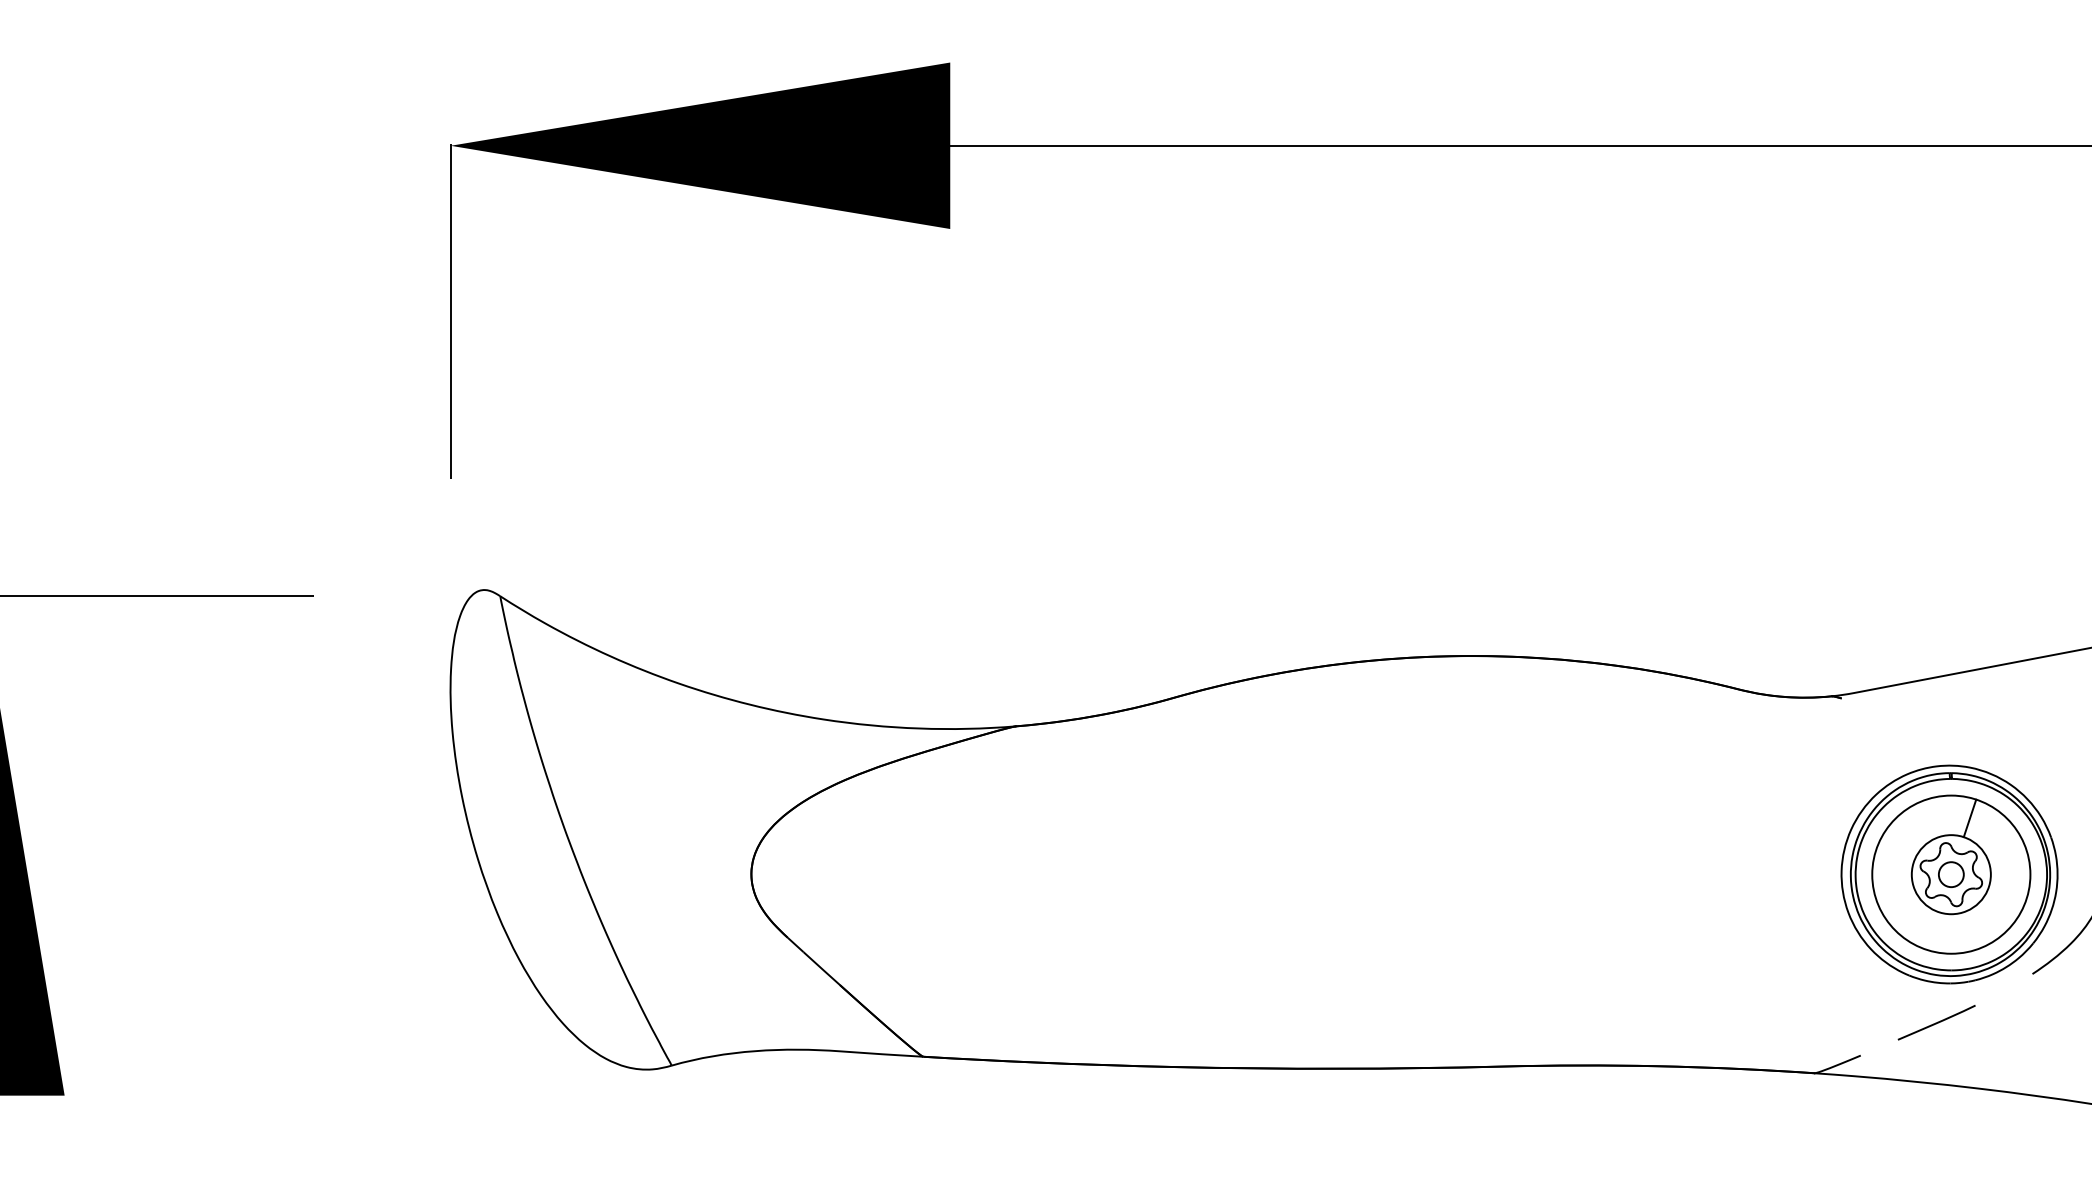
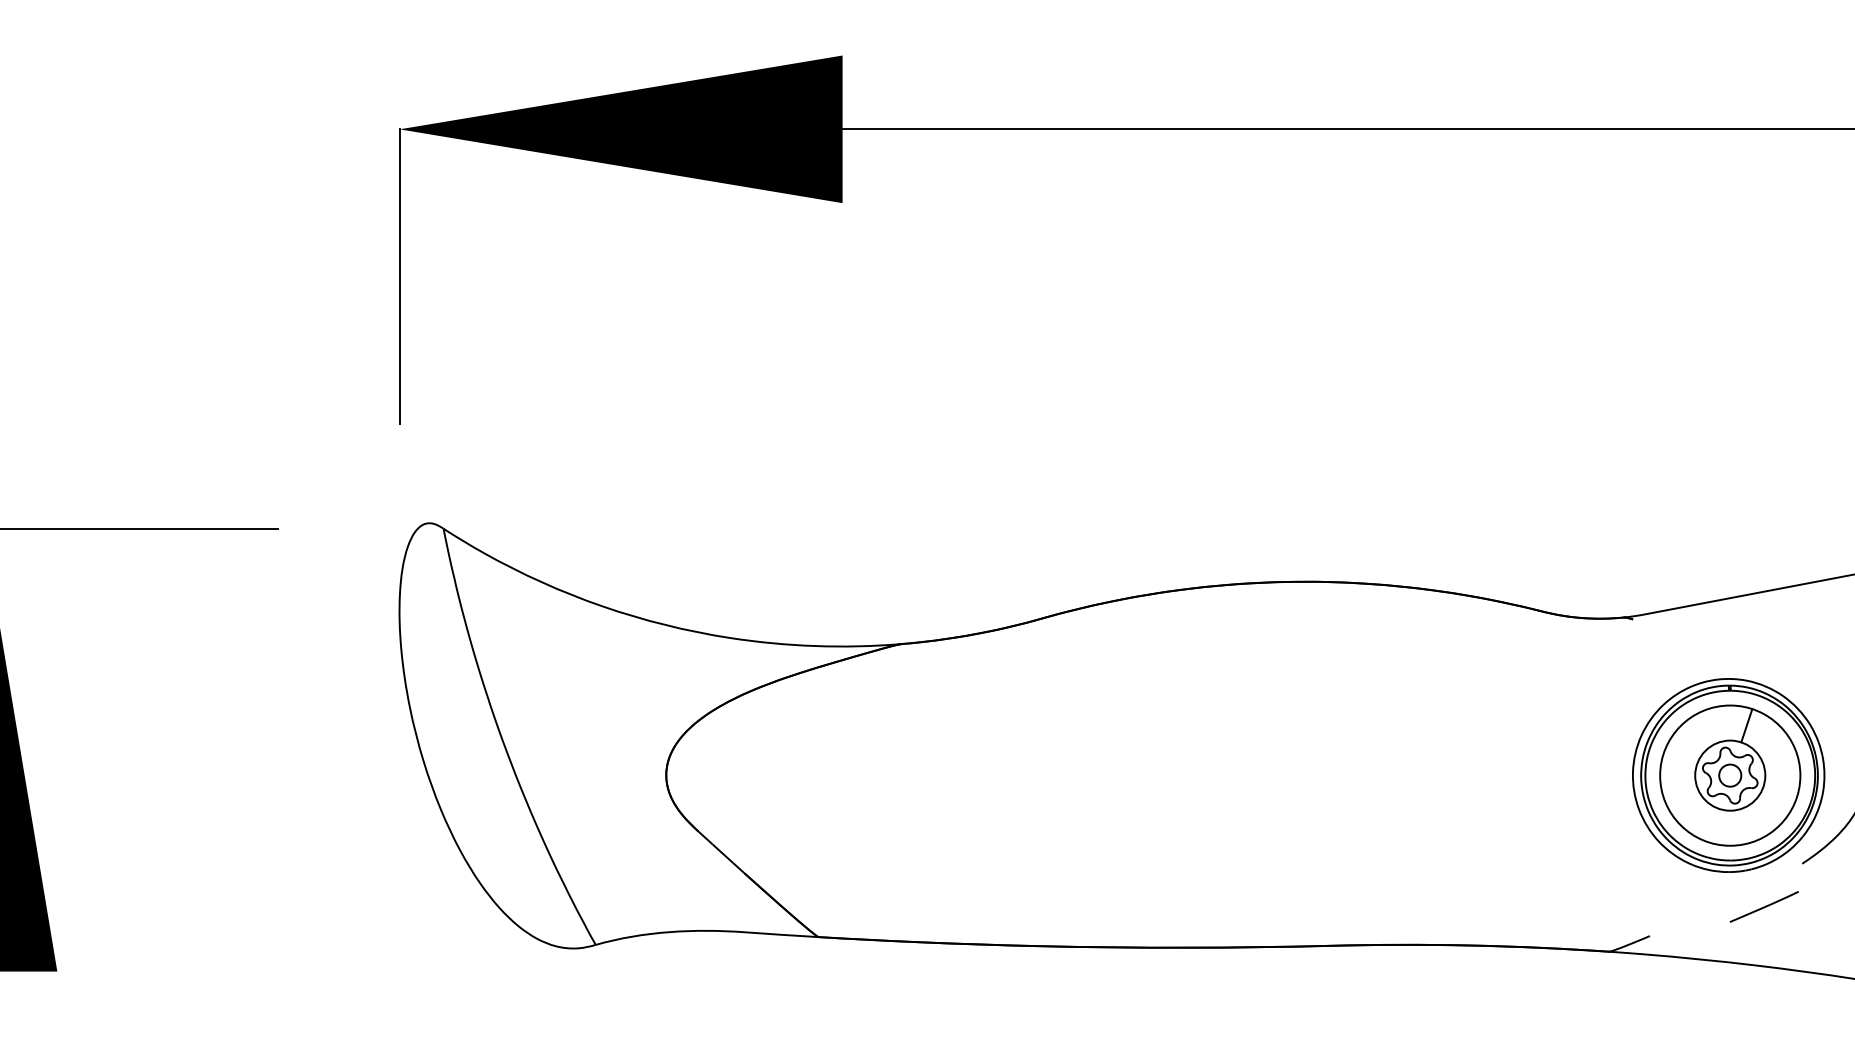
line: (1936, 1022) -> (1764, 906), moved

